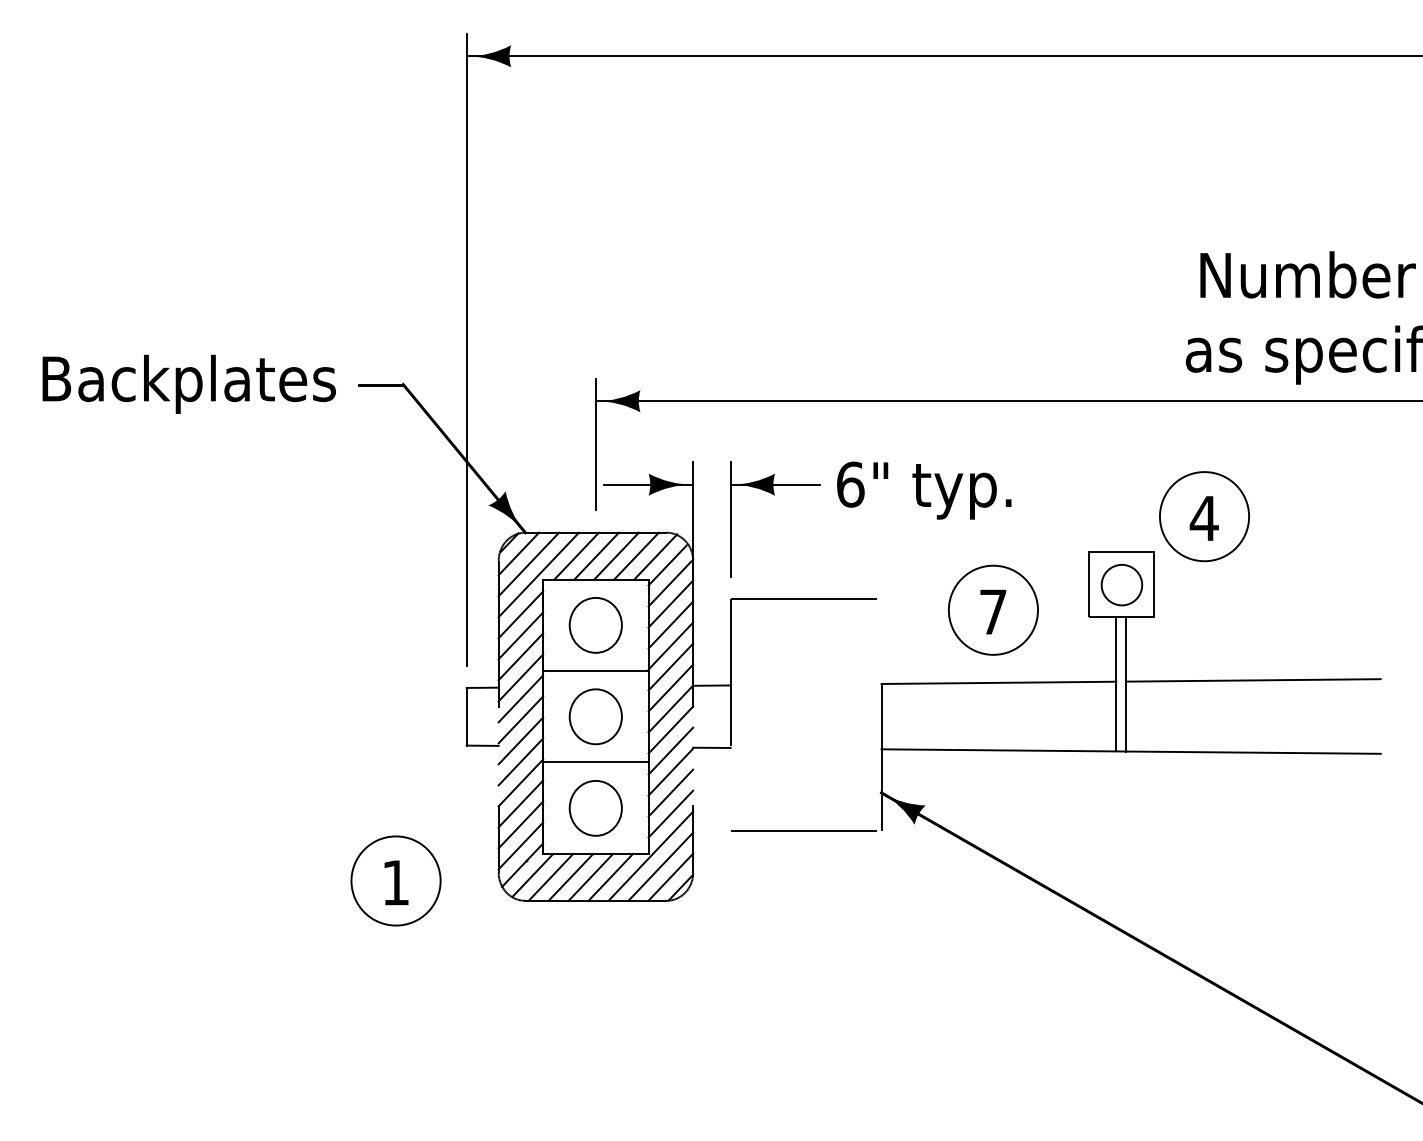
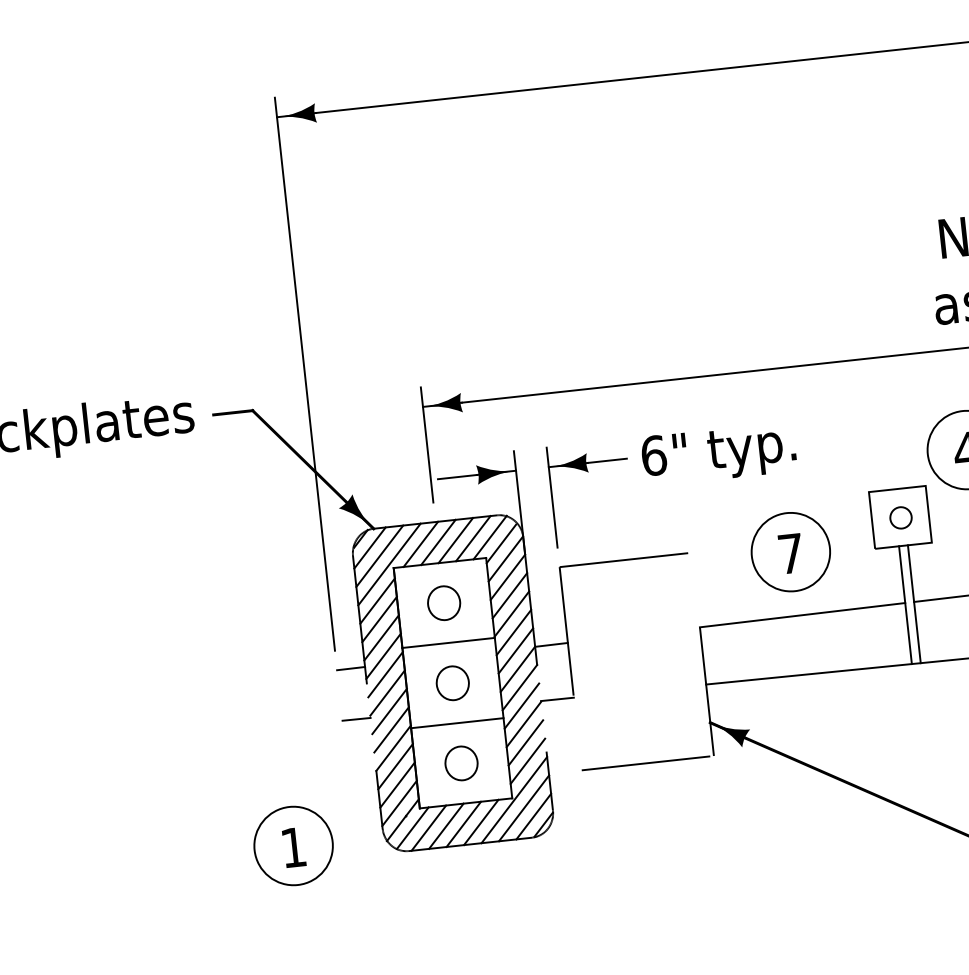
circle: (1121, 584) -> (900, 517), size x0.6
part: (595, 625) -> (443, 603), size x0.7
line: (466, 716) -> (339, 695), removed
part: (595, 716) -> (452, 682), size x0.7
part: (595, 808) -> (461, 763), size x0.7

